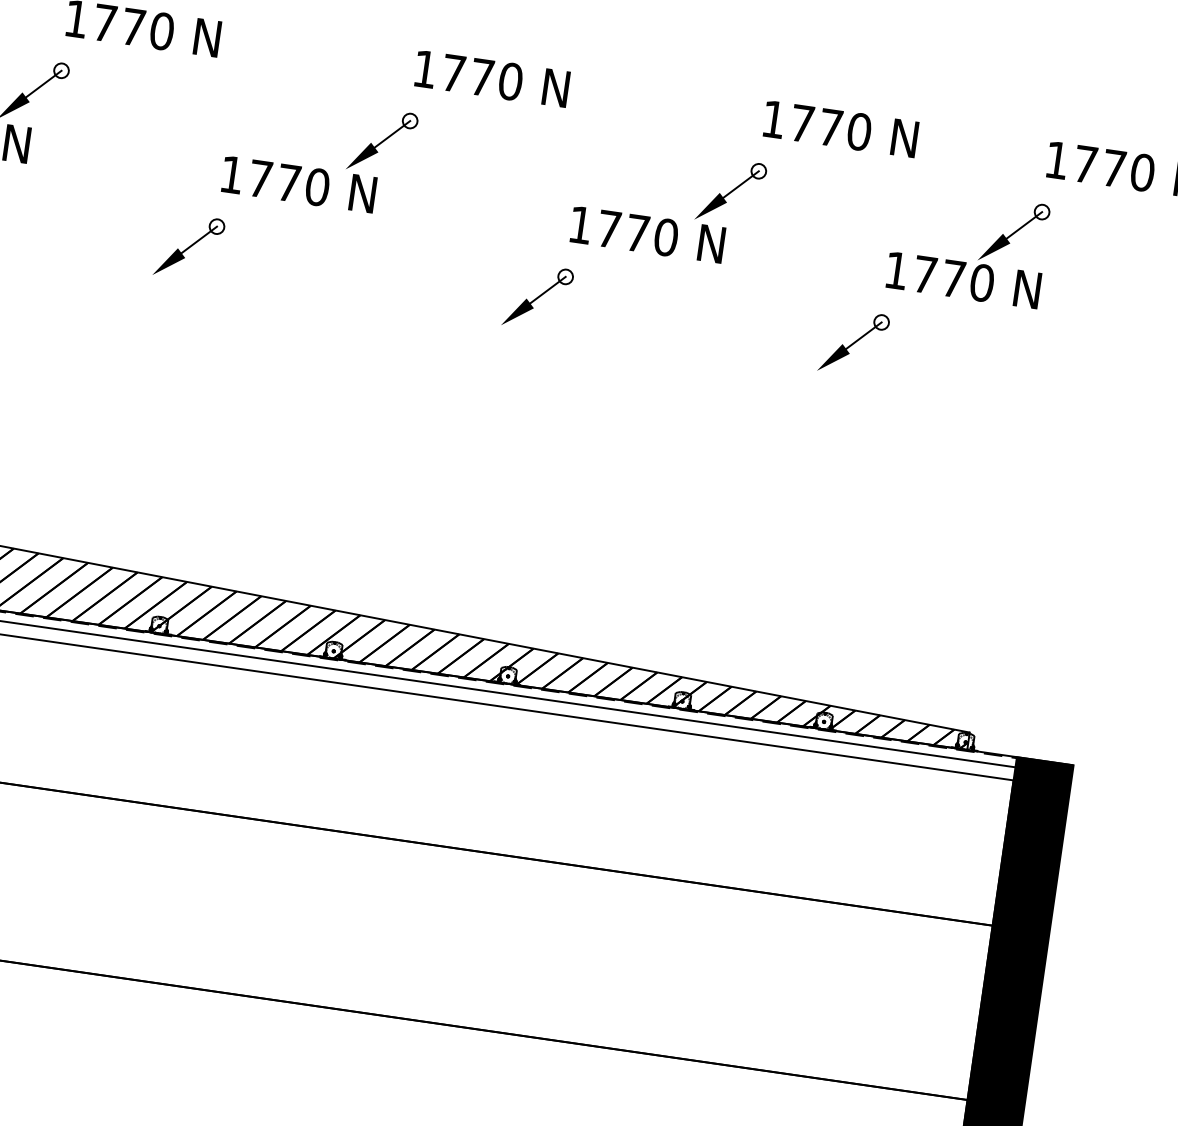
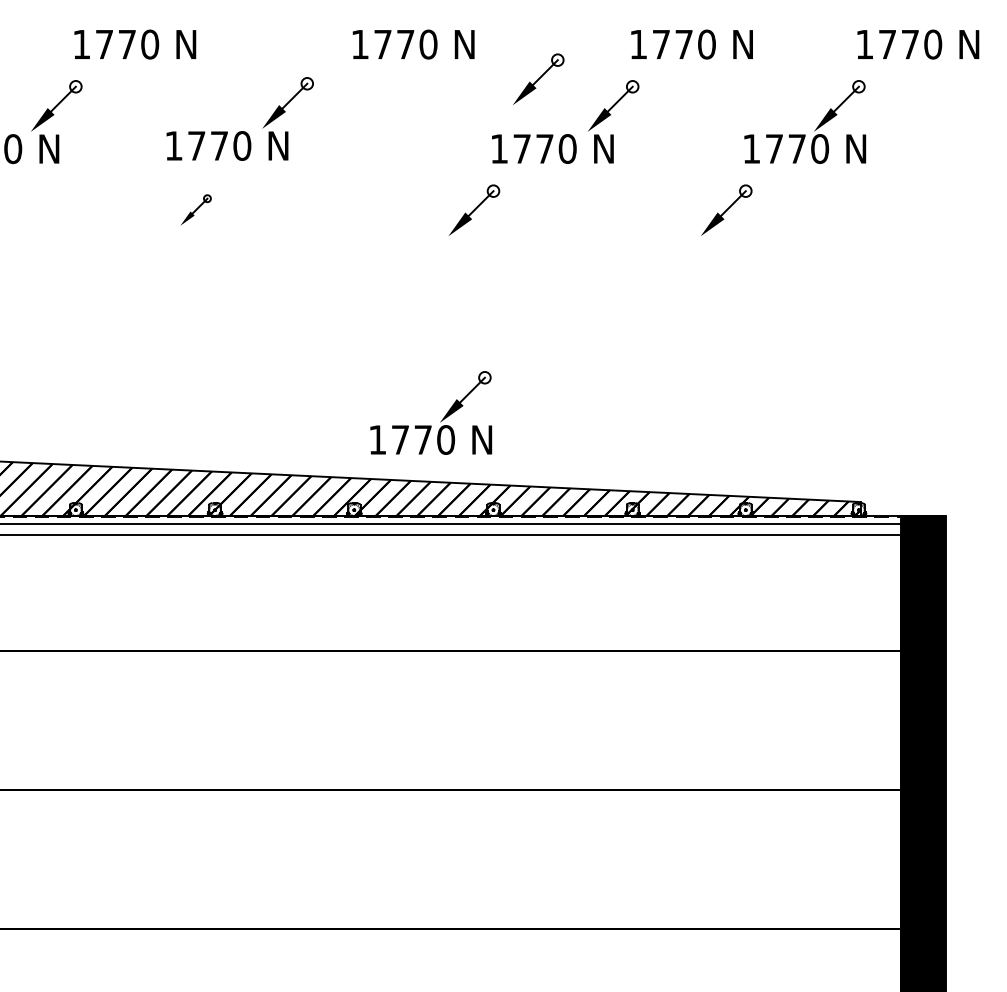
part: (642, 143) -> (538, 78), added
part: (316, 168) -> (239, 131), moved
part: (189, 246) -> (195, 209), size x0.6
part: (460, 552) -> (442, 418), added

